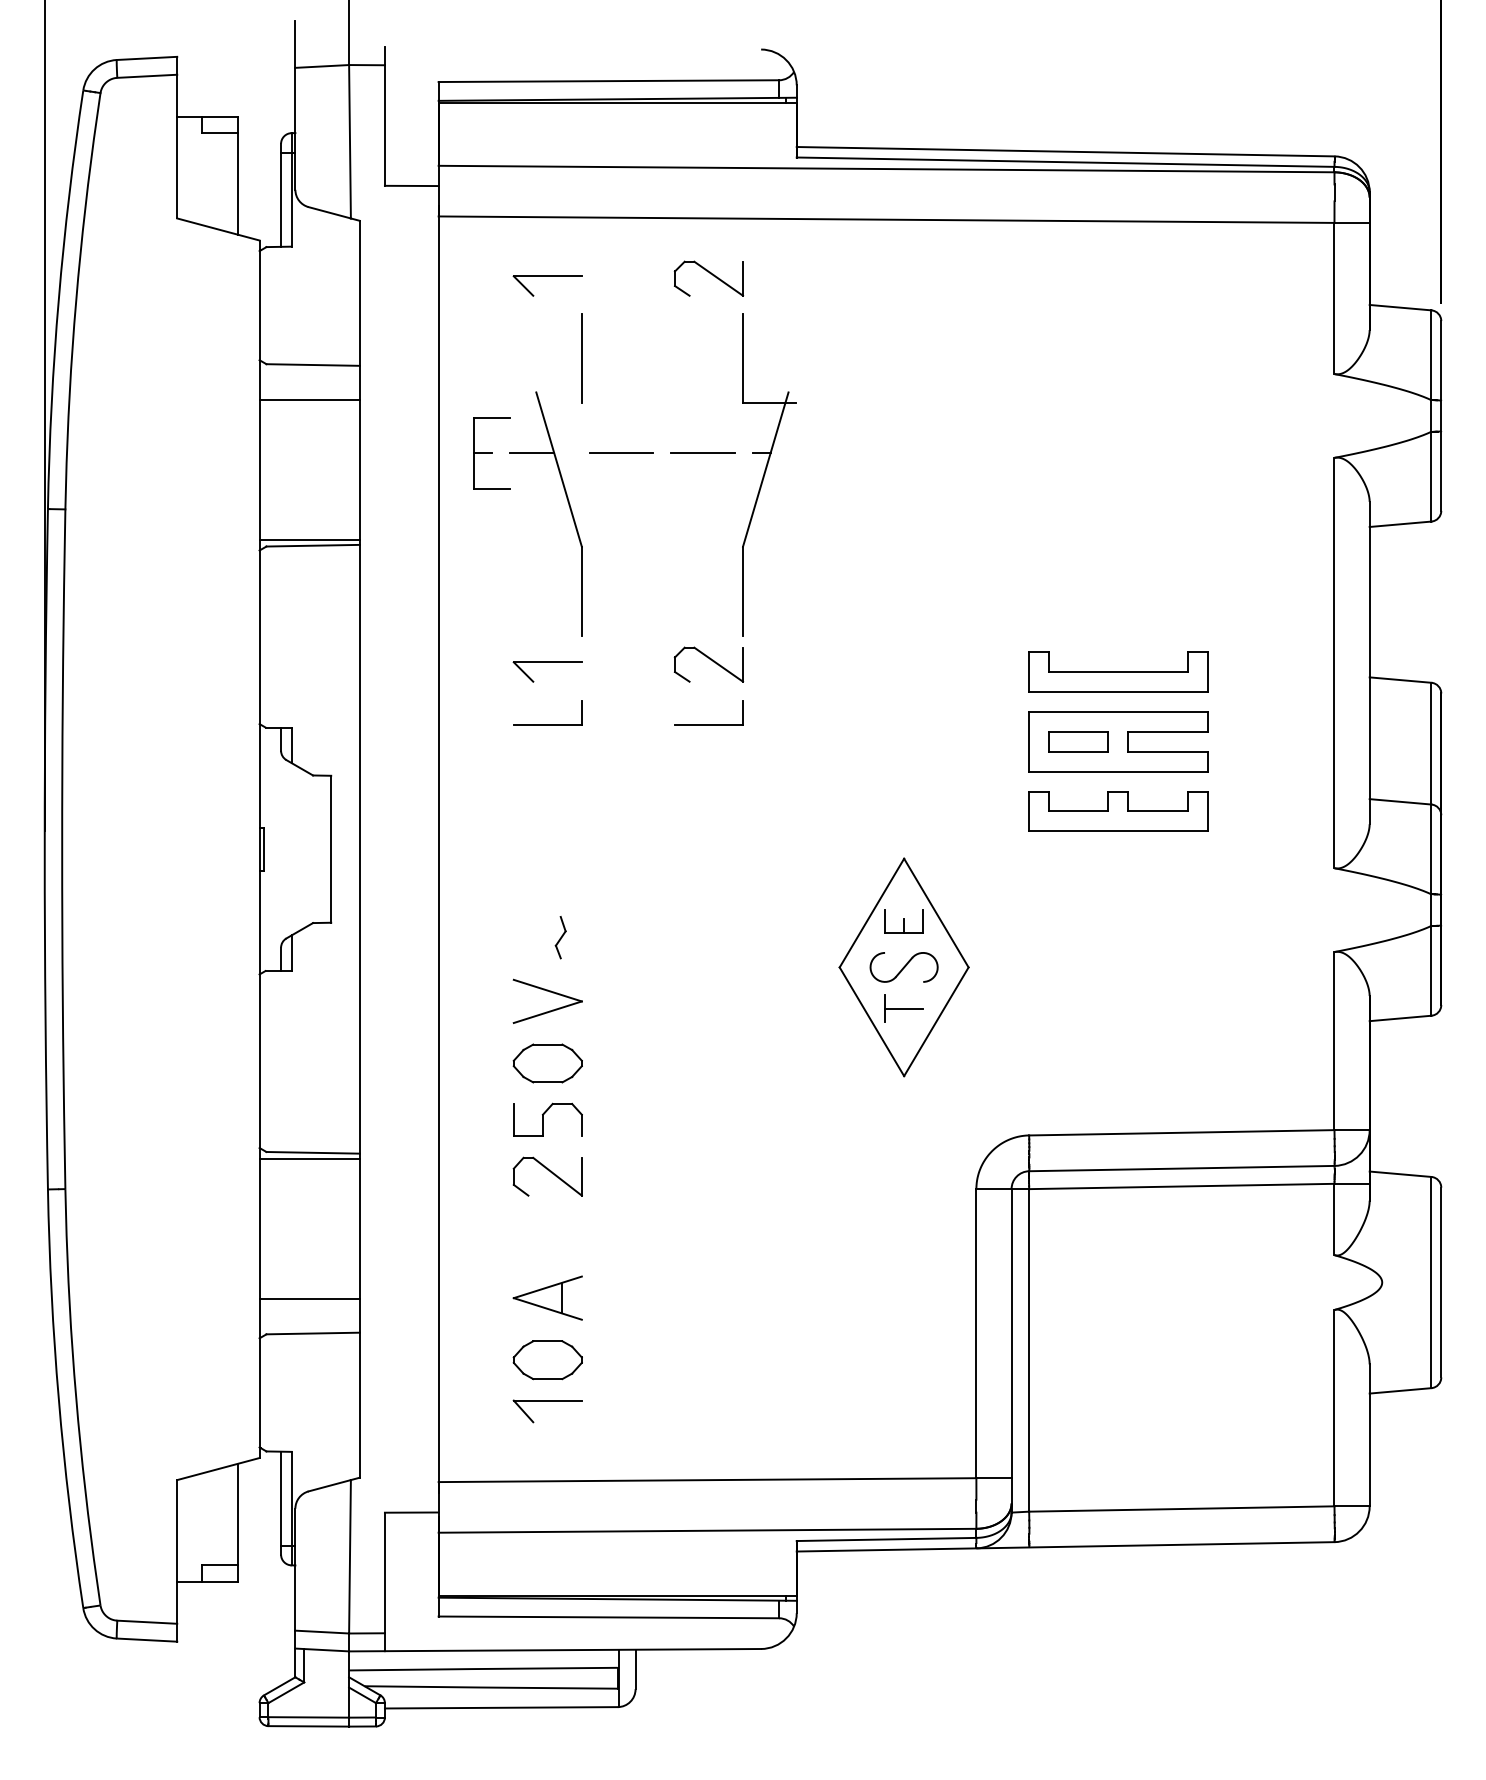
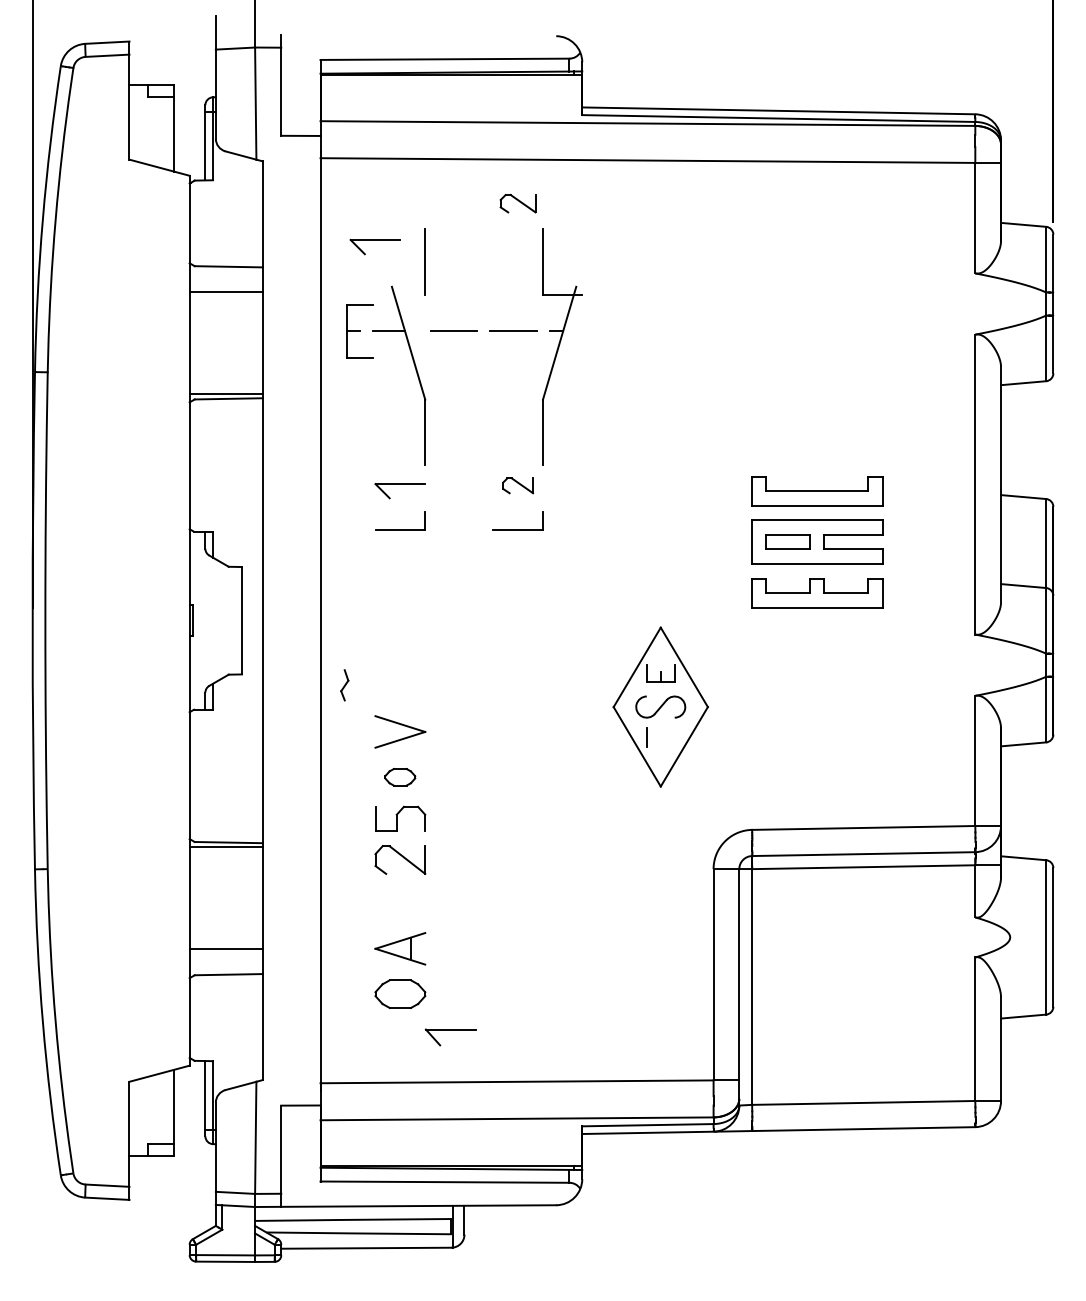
part: (547, 276) -> (375, 240), moved
part: (708, 278) -> (517, 203), size x0.7
part: (708, 664) -> (517, 485), size x0.6
part: (560, 937) -> (344, 685), moved
line: (904, 1008) -> (661, 737), removed
part: (547, 1063) -> (400, 777), size x0.6
part: (547, 1401) -> (450, 1030), moved

